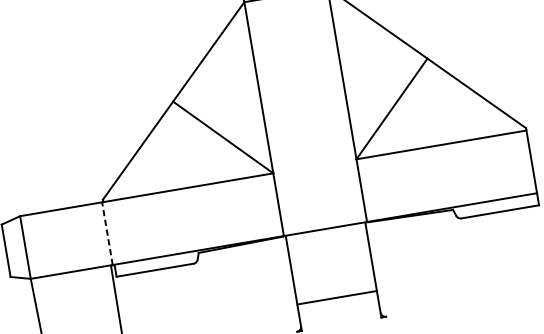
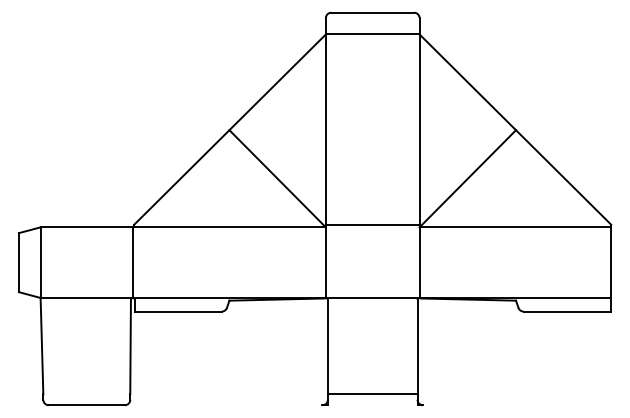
line: (314, 163) -> (372, 224), added
line: (106, 233) -> (132, 262), dashed -> solid
line: (336, 297) -> (372, 394), moved

